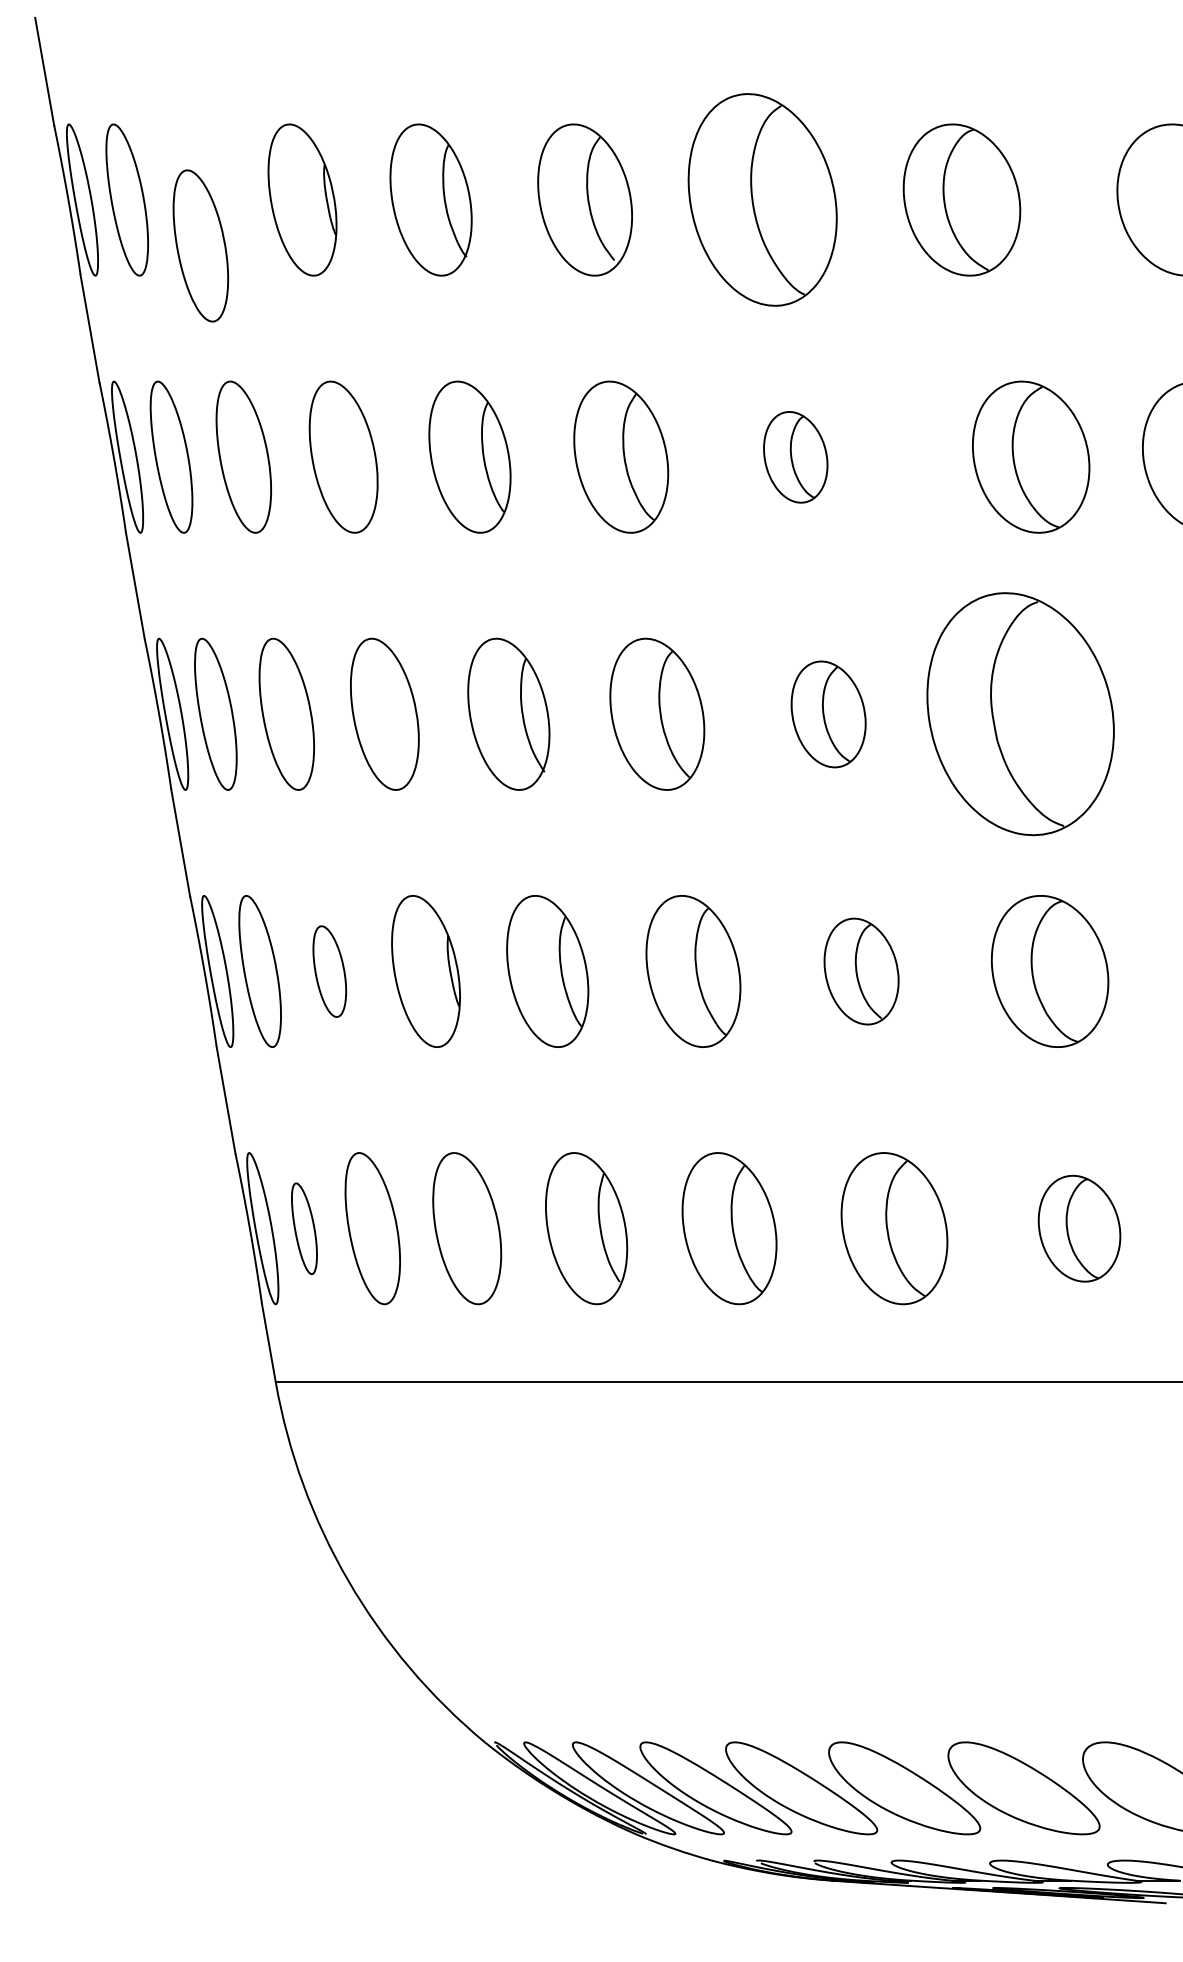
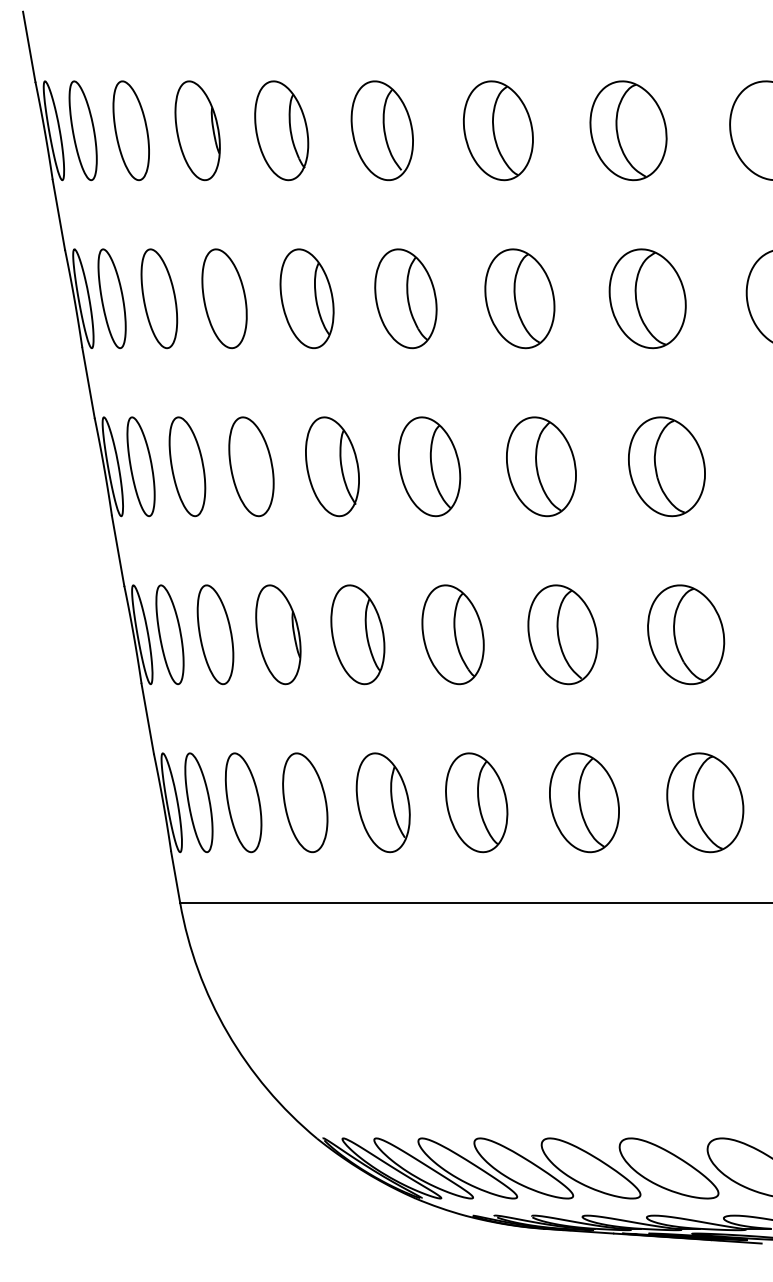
part: (762, 199) -> (498, 130), size x0.71
part: (199, 245) -> (130, 130), moved
part: (795, 456) -> (519, 298), size x1.67
part: (1030, 456) -> (647, 298), moved
part: (828, 713) -> (541, 466), size x1.43
part: (1020, 713) -> (666, 466), size x0.62
part: (329, 971) -> (215, 634), size x1.67
part: (860, 971) -> (562, 634), size x1.43
part: (303, 1228) -> (198, 802), size x1.67
part: (1079, 1228) -> (705, 802), size x1.43

